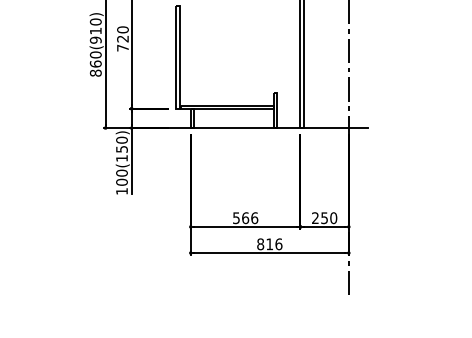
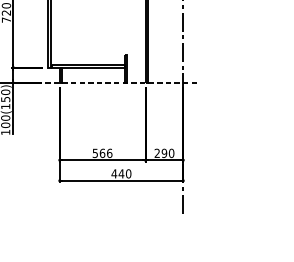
line: (259, 128) -> (113, 83), solid -> dashed
text: (324, 217) -> (164, 152), 250 -> 290
text: (269, 244) -> (121, 174), 816 -> 440

